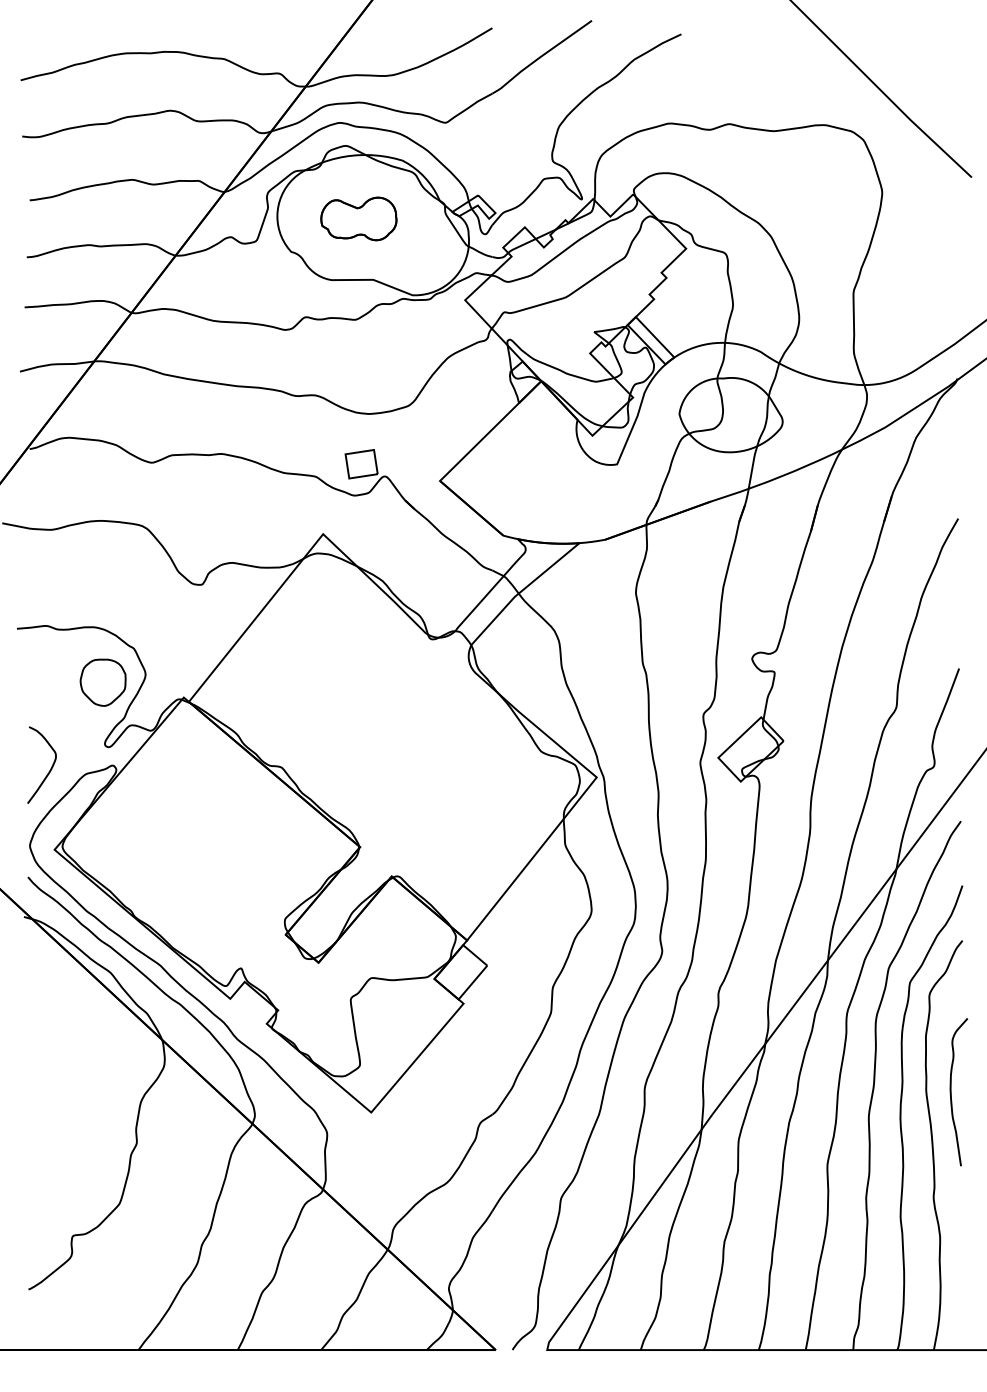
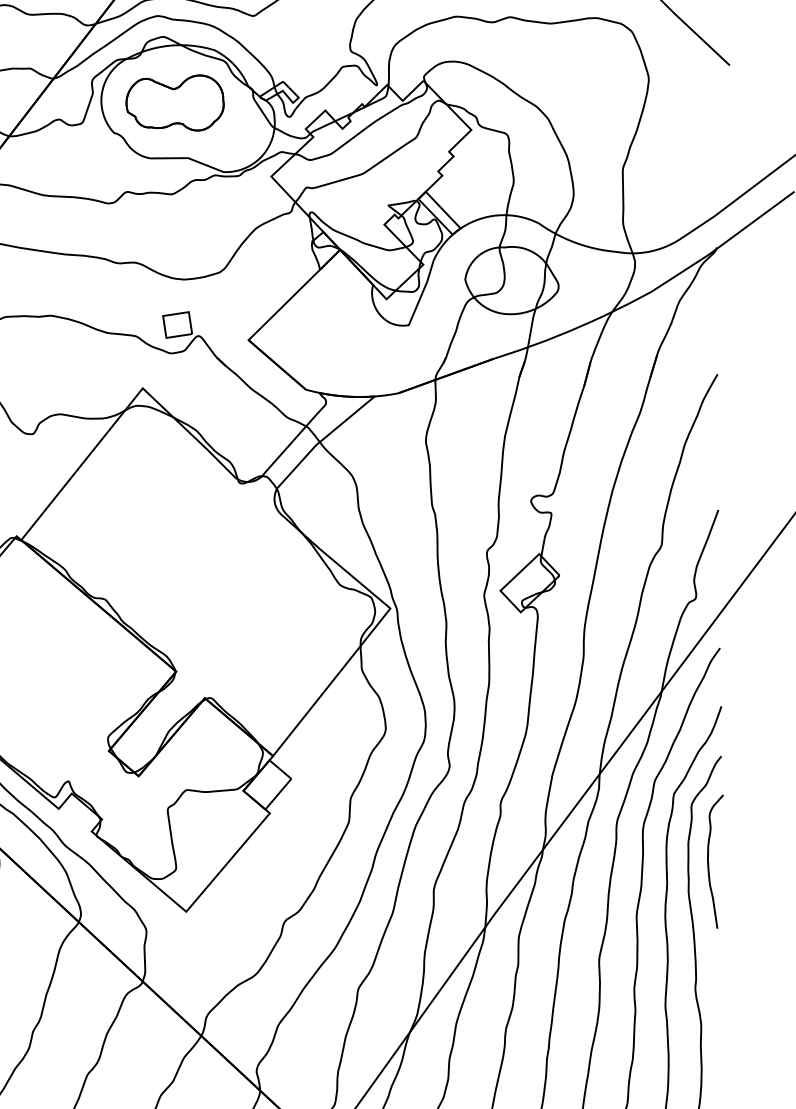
part: (358, 218) -> (174, 102), size x1.43
curve: (951, 1092) -> (708, 861), moved

